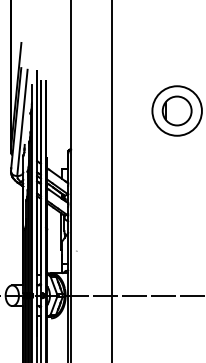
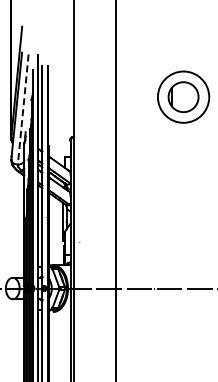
line: (22, 123) -> (23, 110), solid -> dashed

